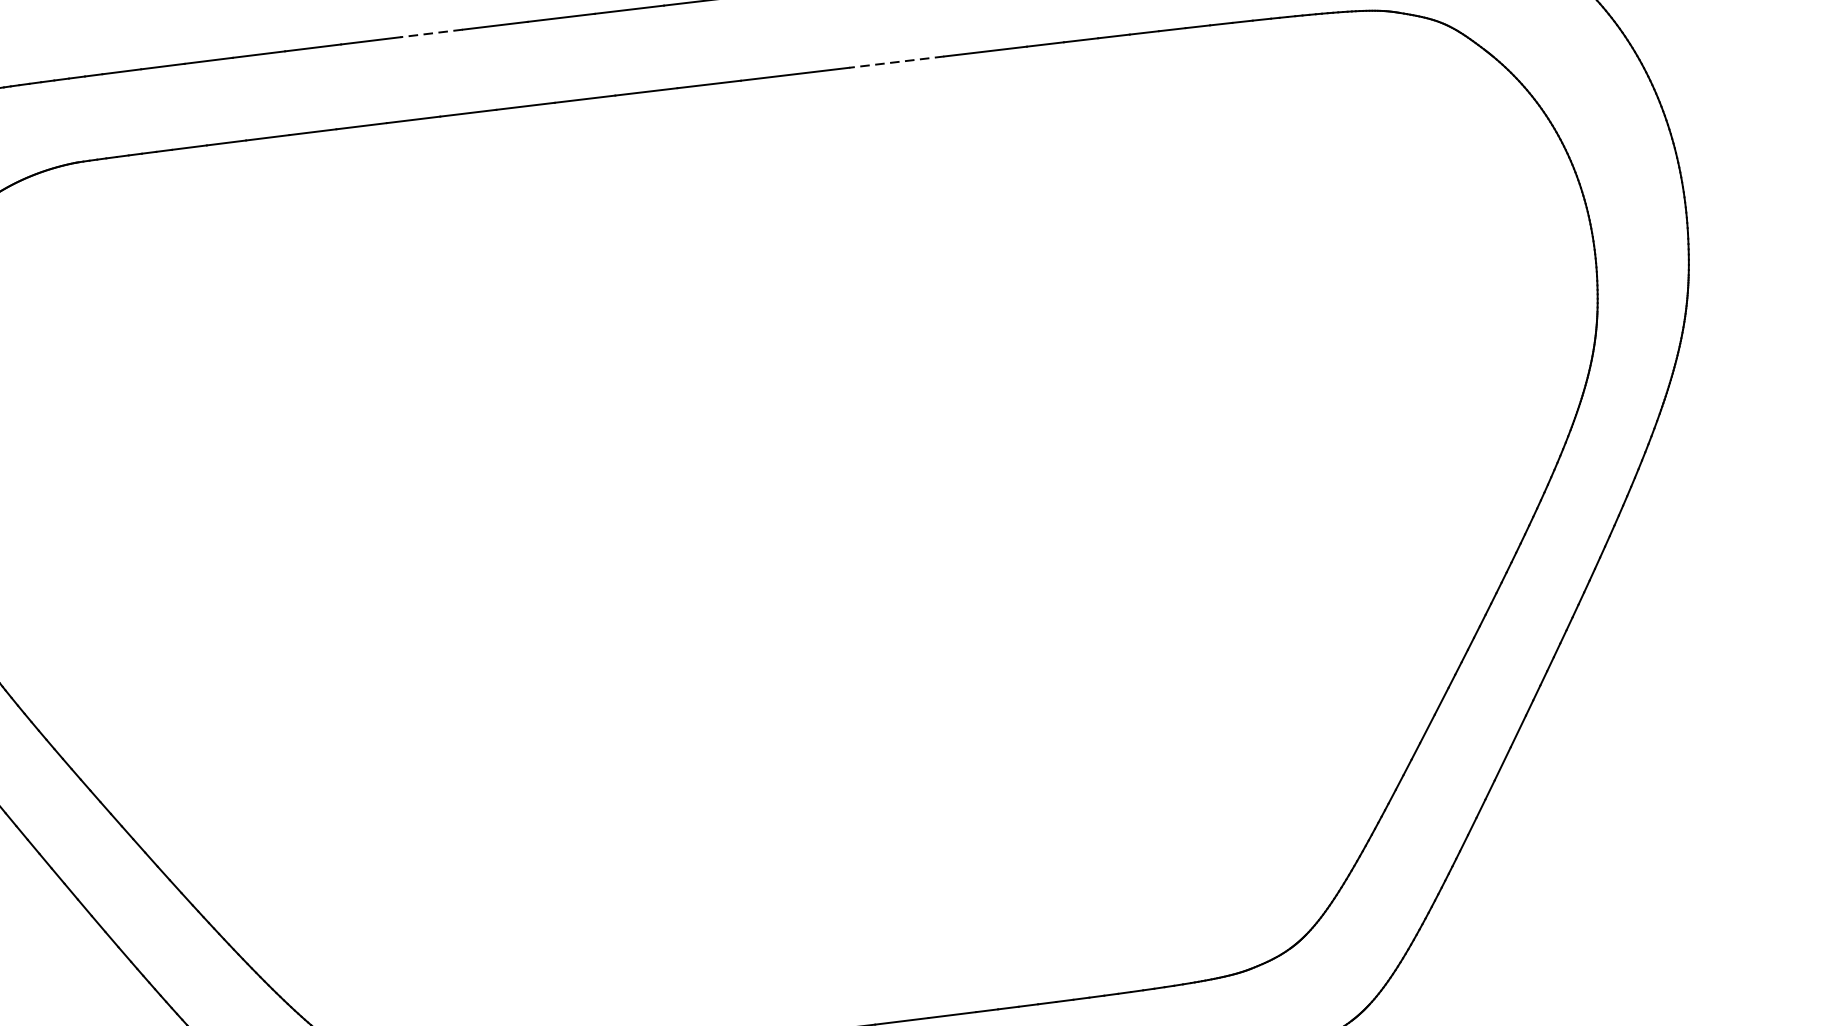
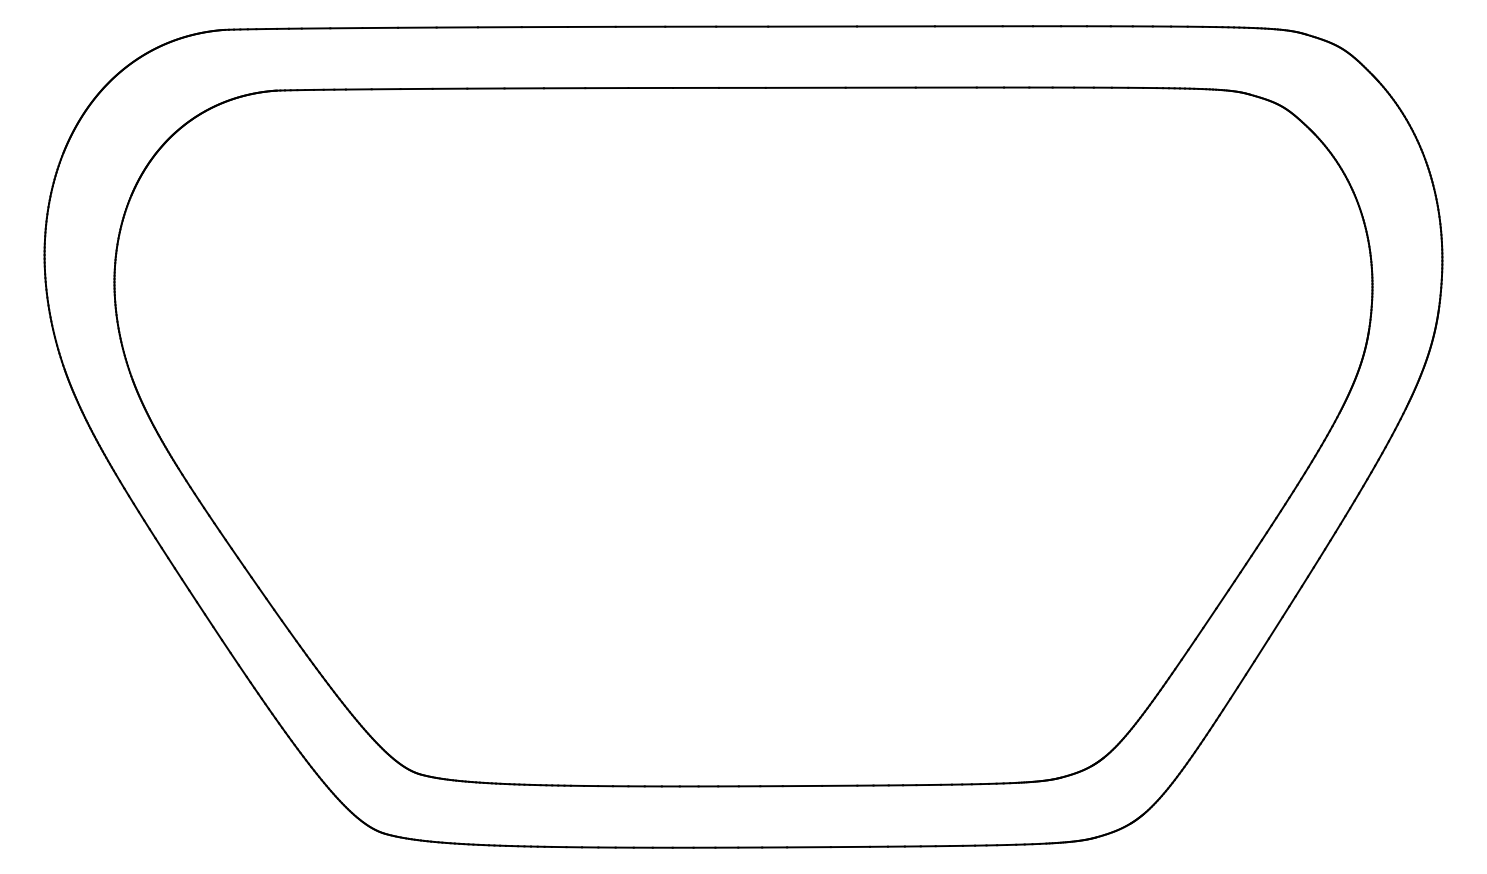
line: (431, 34) -> (544, 27), dashed -> solid
line: (896, 61) -> (880, 87), dashed -> solid

